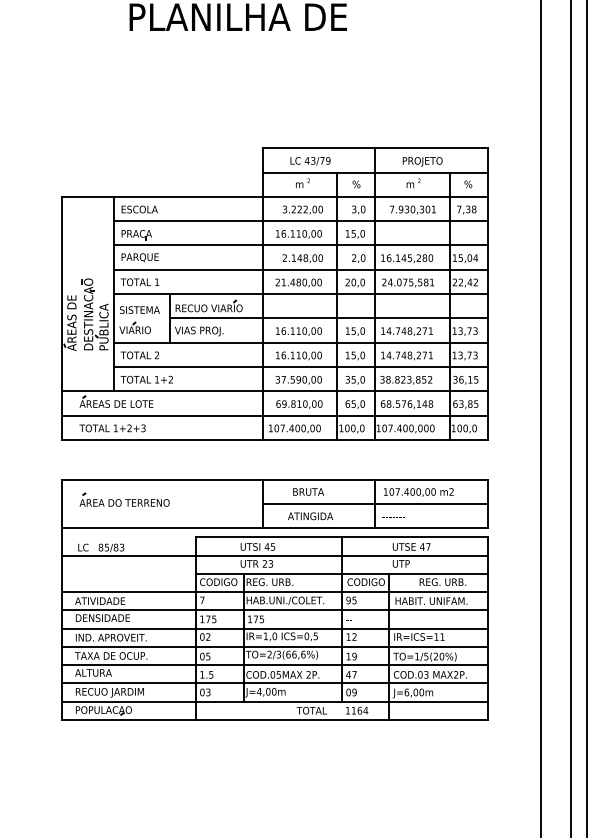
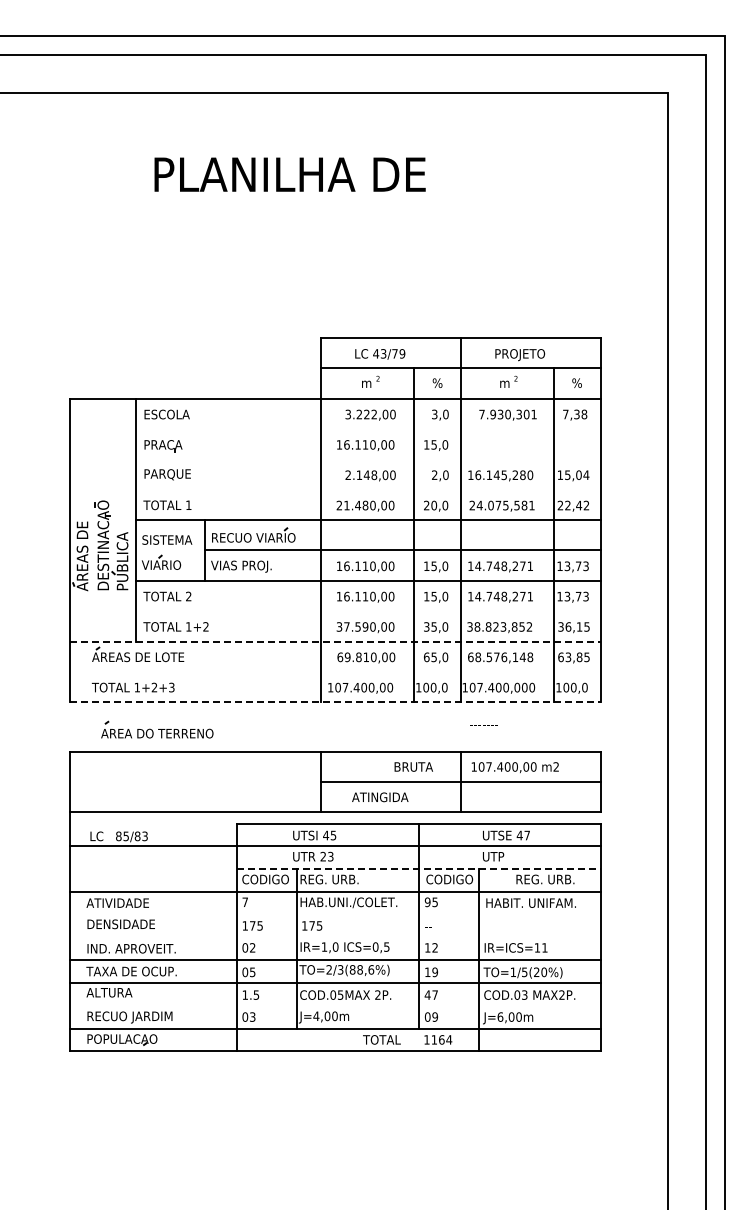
line: (301, 221) -> (368, 429), removed
line: (301, 245) -> (368, 459), removed
line: (301, 269) -> (368, 489), removed
line: (301, 367) -> (368, 611), removed
line: (275, 391) -> (336, 641), solid -> dashed
line: (274, 415) -> (335, 671), removed
line: (275, 440) -> (336, 702), solid -> dashed
text: (308, 491) -> (413, 766), moved
part: (124, 499) -> (157, 729), moved
text: (393, 517) -> (483, 725), moved
line: (342, 574) -> (419, 869), solid -> dashed
line: (274, 610) -> (335, 914), removed
line: (274, 628) -> (335, 937), removed
text: (290, 654) -> (355, 969), TO=2/3(66,6%) -> TO=2/3(88,6%)
line: (274, 683) -> (335, 1005), removed

